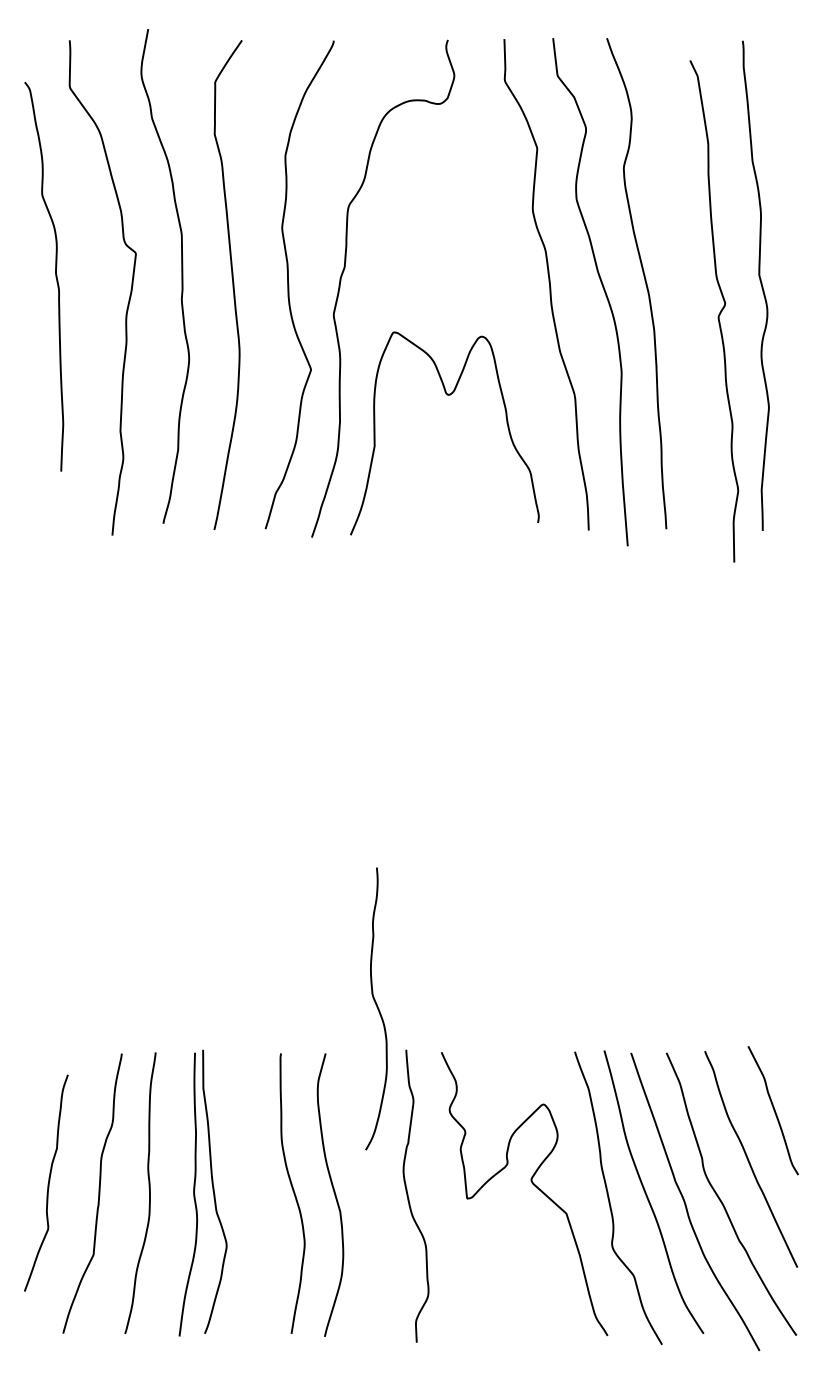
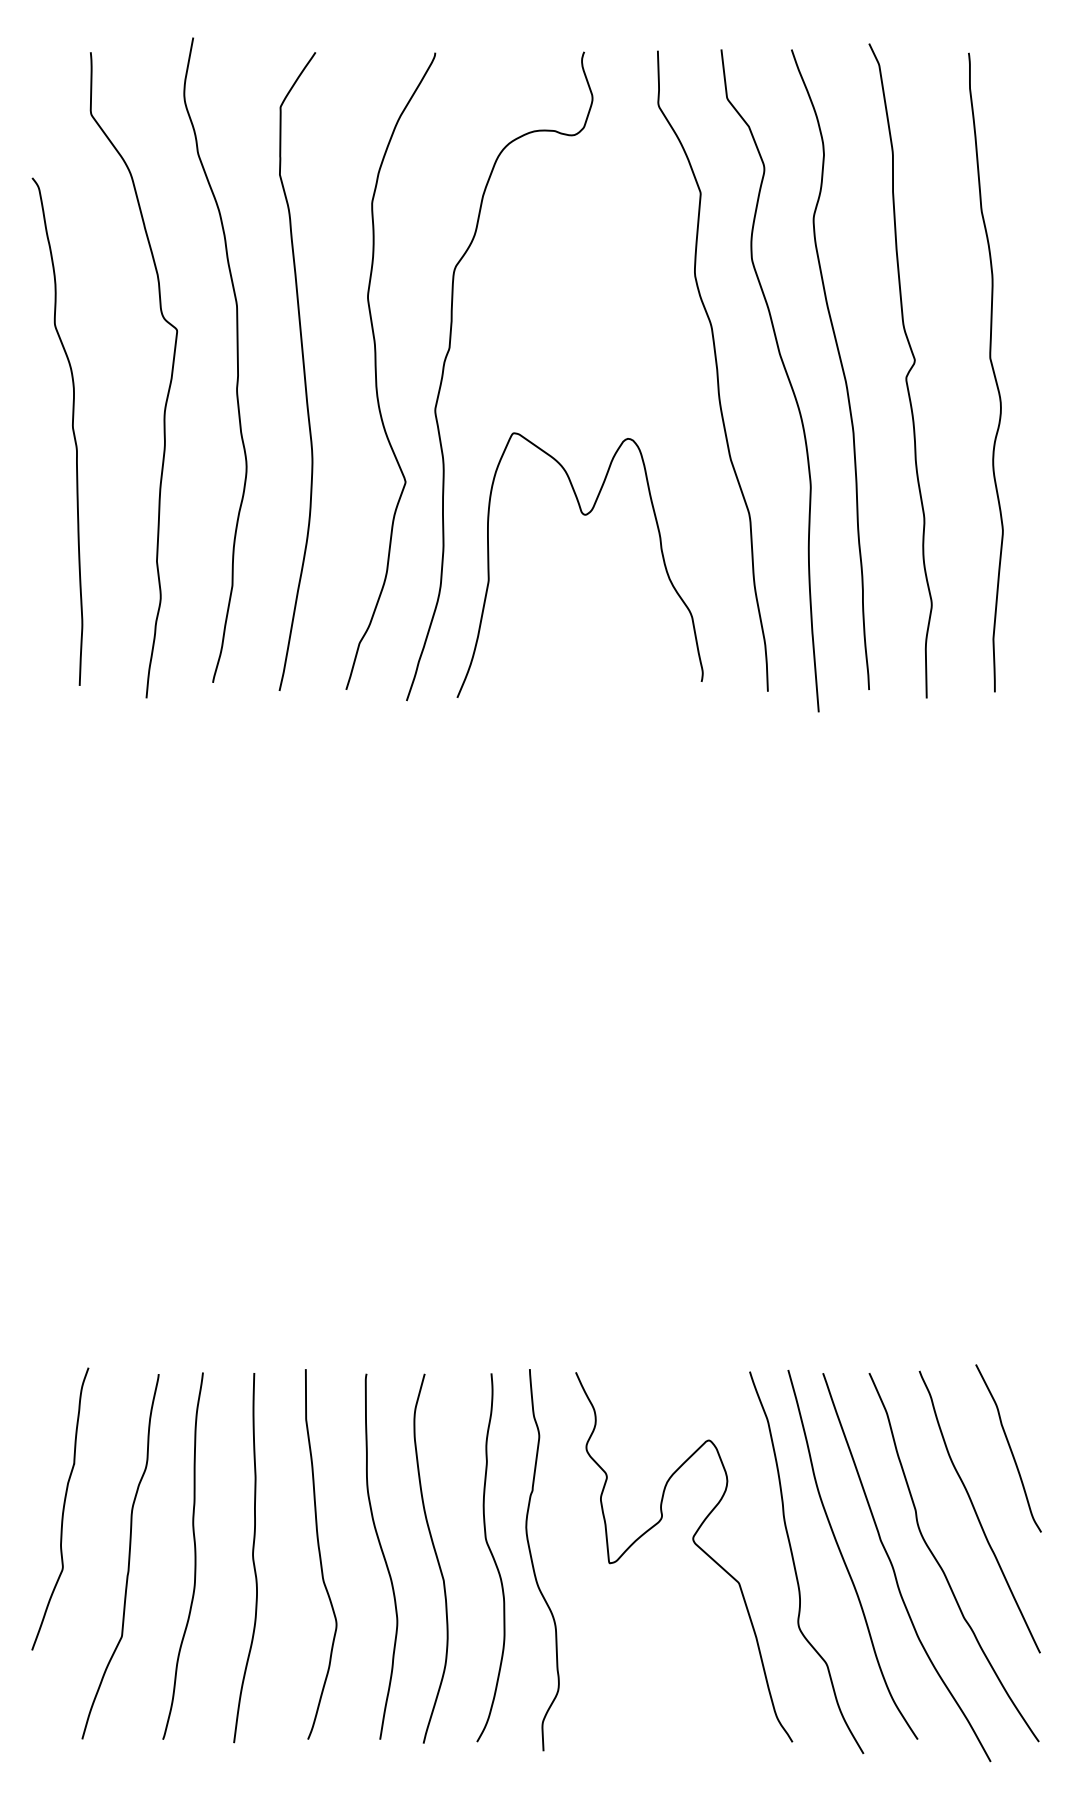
curve: (55, 276) -> (72, 431), moved
curve: (718, 314) -> (906, 374), moved
curve: (376, 1007) -> (491, 1556), moved
curve: (48, 1182) -> (62, 1508), moved
curve: (214, 1191) -> (320, 1554), moved

